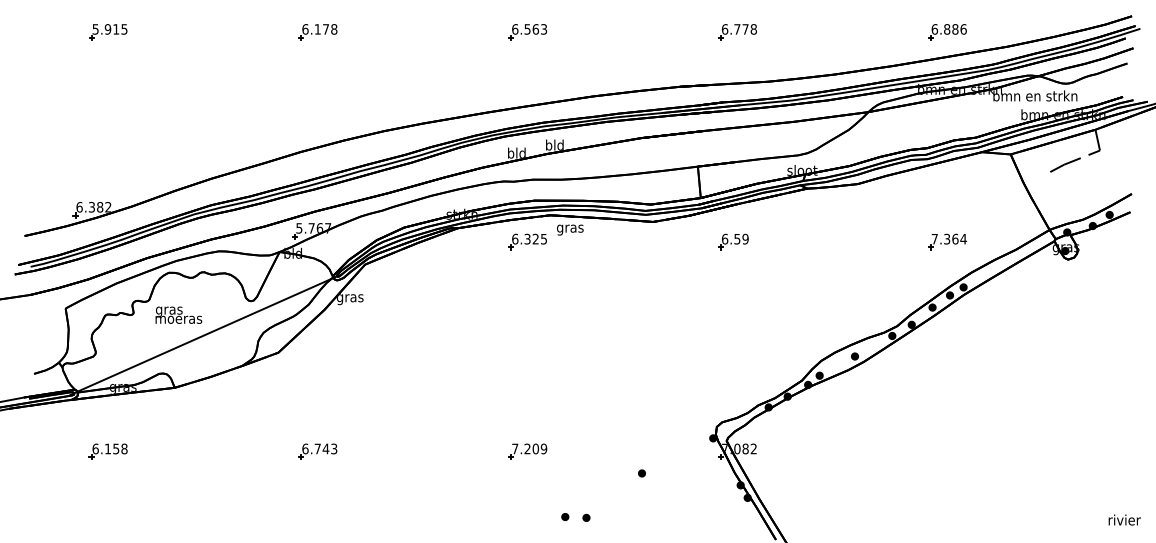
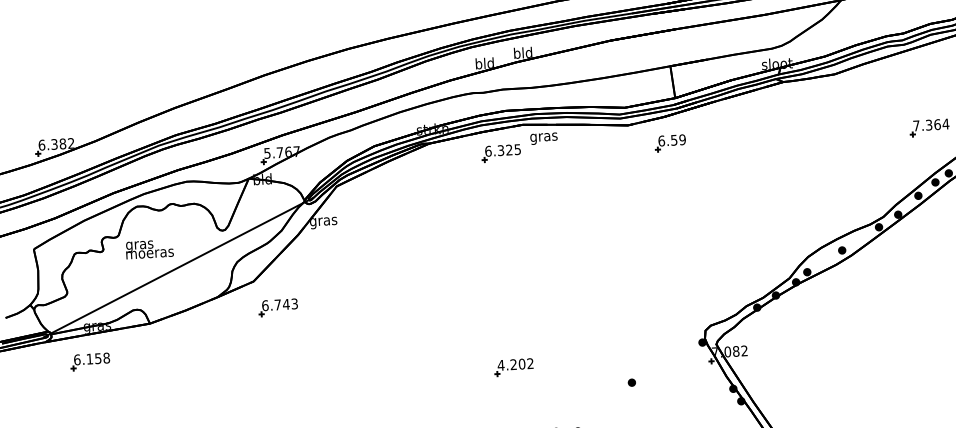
part: (733, 241) -> (670, 142), moved
text: (529, 448) -> (515, 364), 7.209 -> 4.202
part: (107, 451) -> (89, 361), moved
part: (317, 451) -> (277, 307), moved

